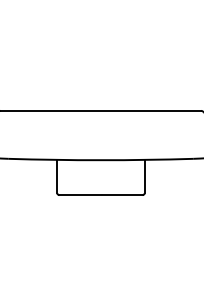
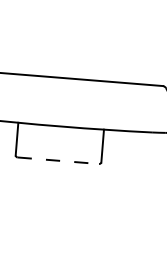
line: (101, 195) -> (58, 161), solid -> dashed

